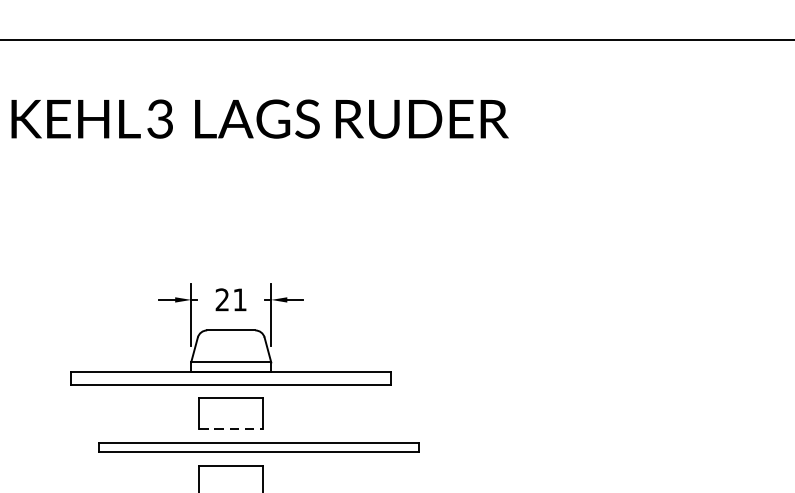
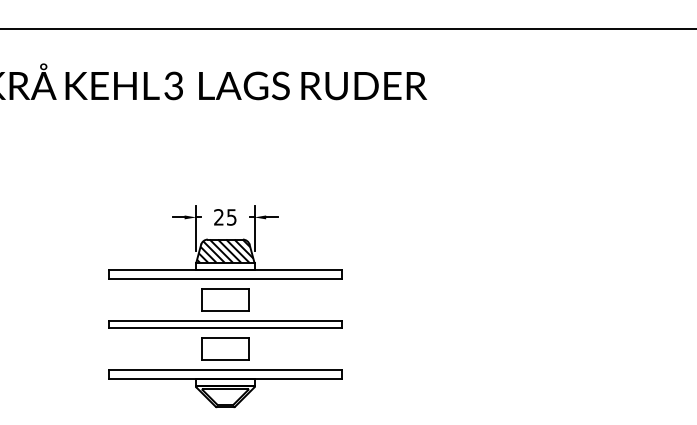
text: (239, 300) -> (231, 217), 21 -> 25
hatch: (231, 345) -> (225, 250), added
line: (231, 429) -> (225, 311), dashed -> solid
part: (258, 447) -> (225, 324), moved

